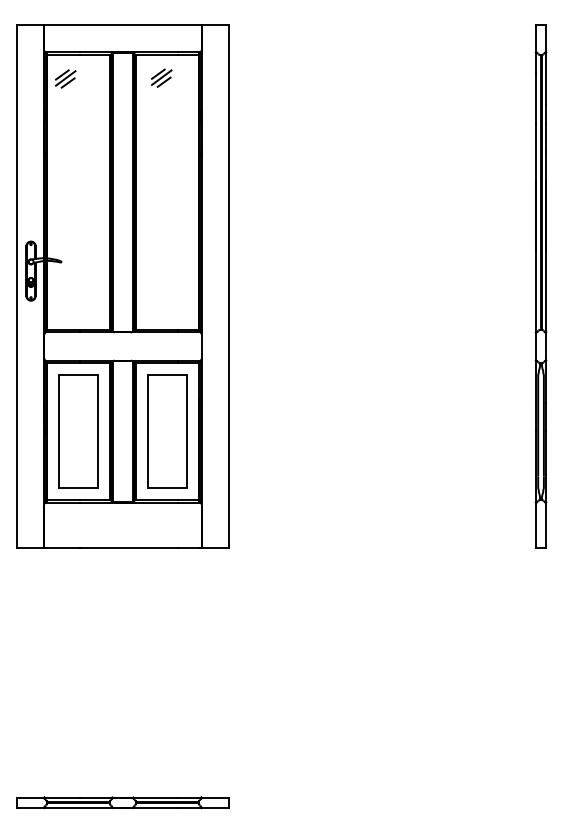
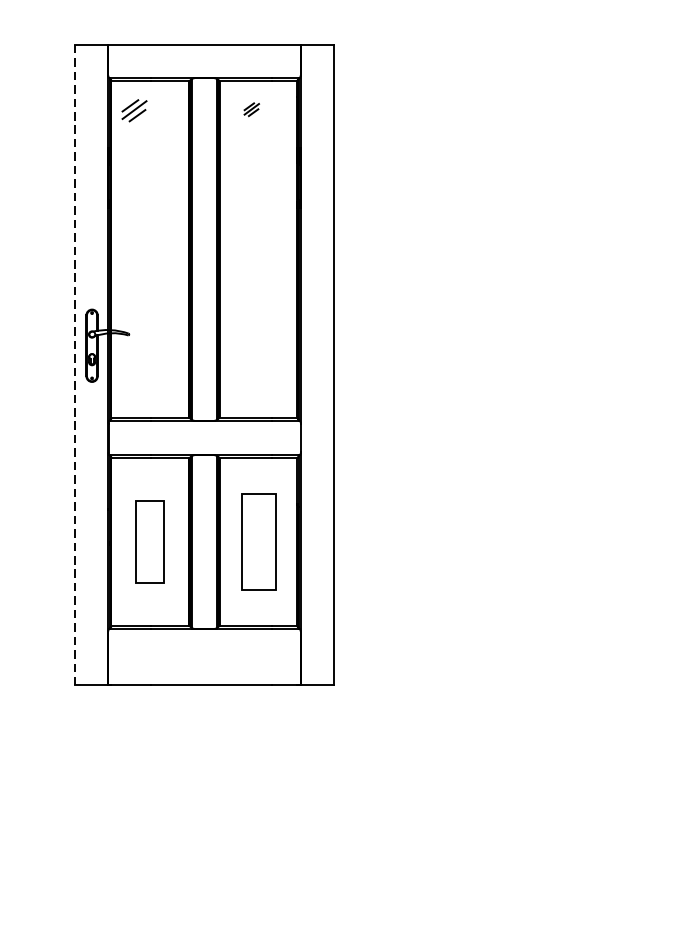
part: (161, 77) -> (251, 108), size x0.6
line: (16, 286) -> (74, 364), solid -> dashed
part: (78, 431) -> (150, 541), size x0.6
part: (167, 431) -> (259, 541), size x0.7

